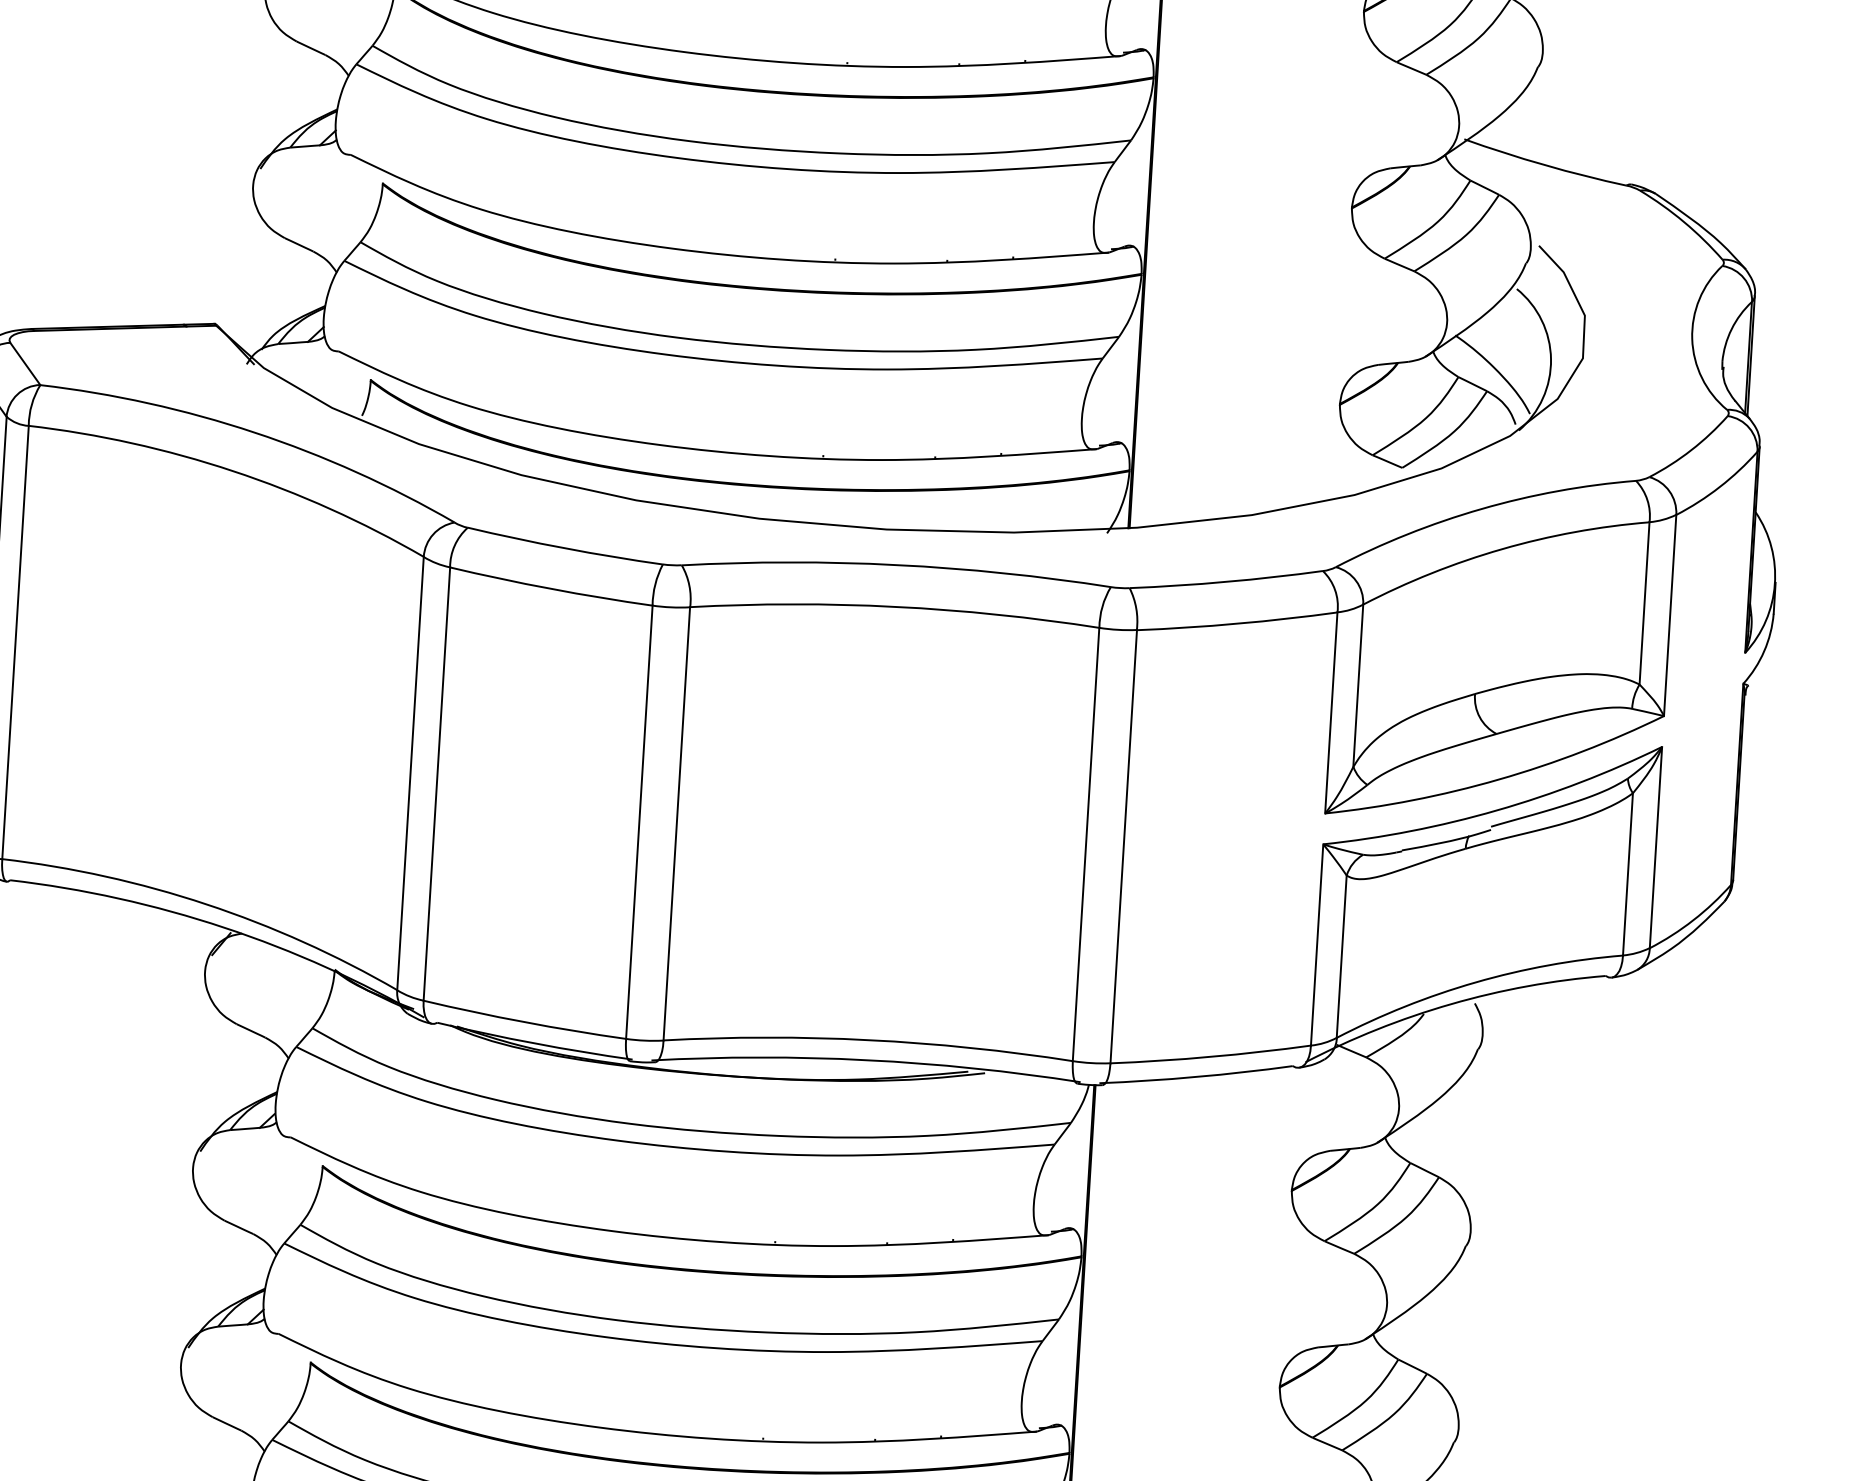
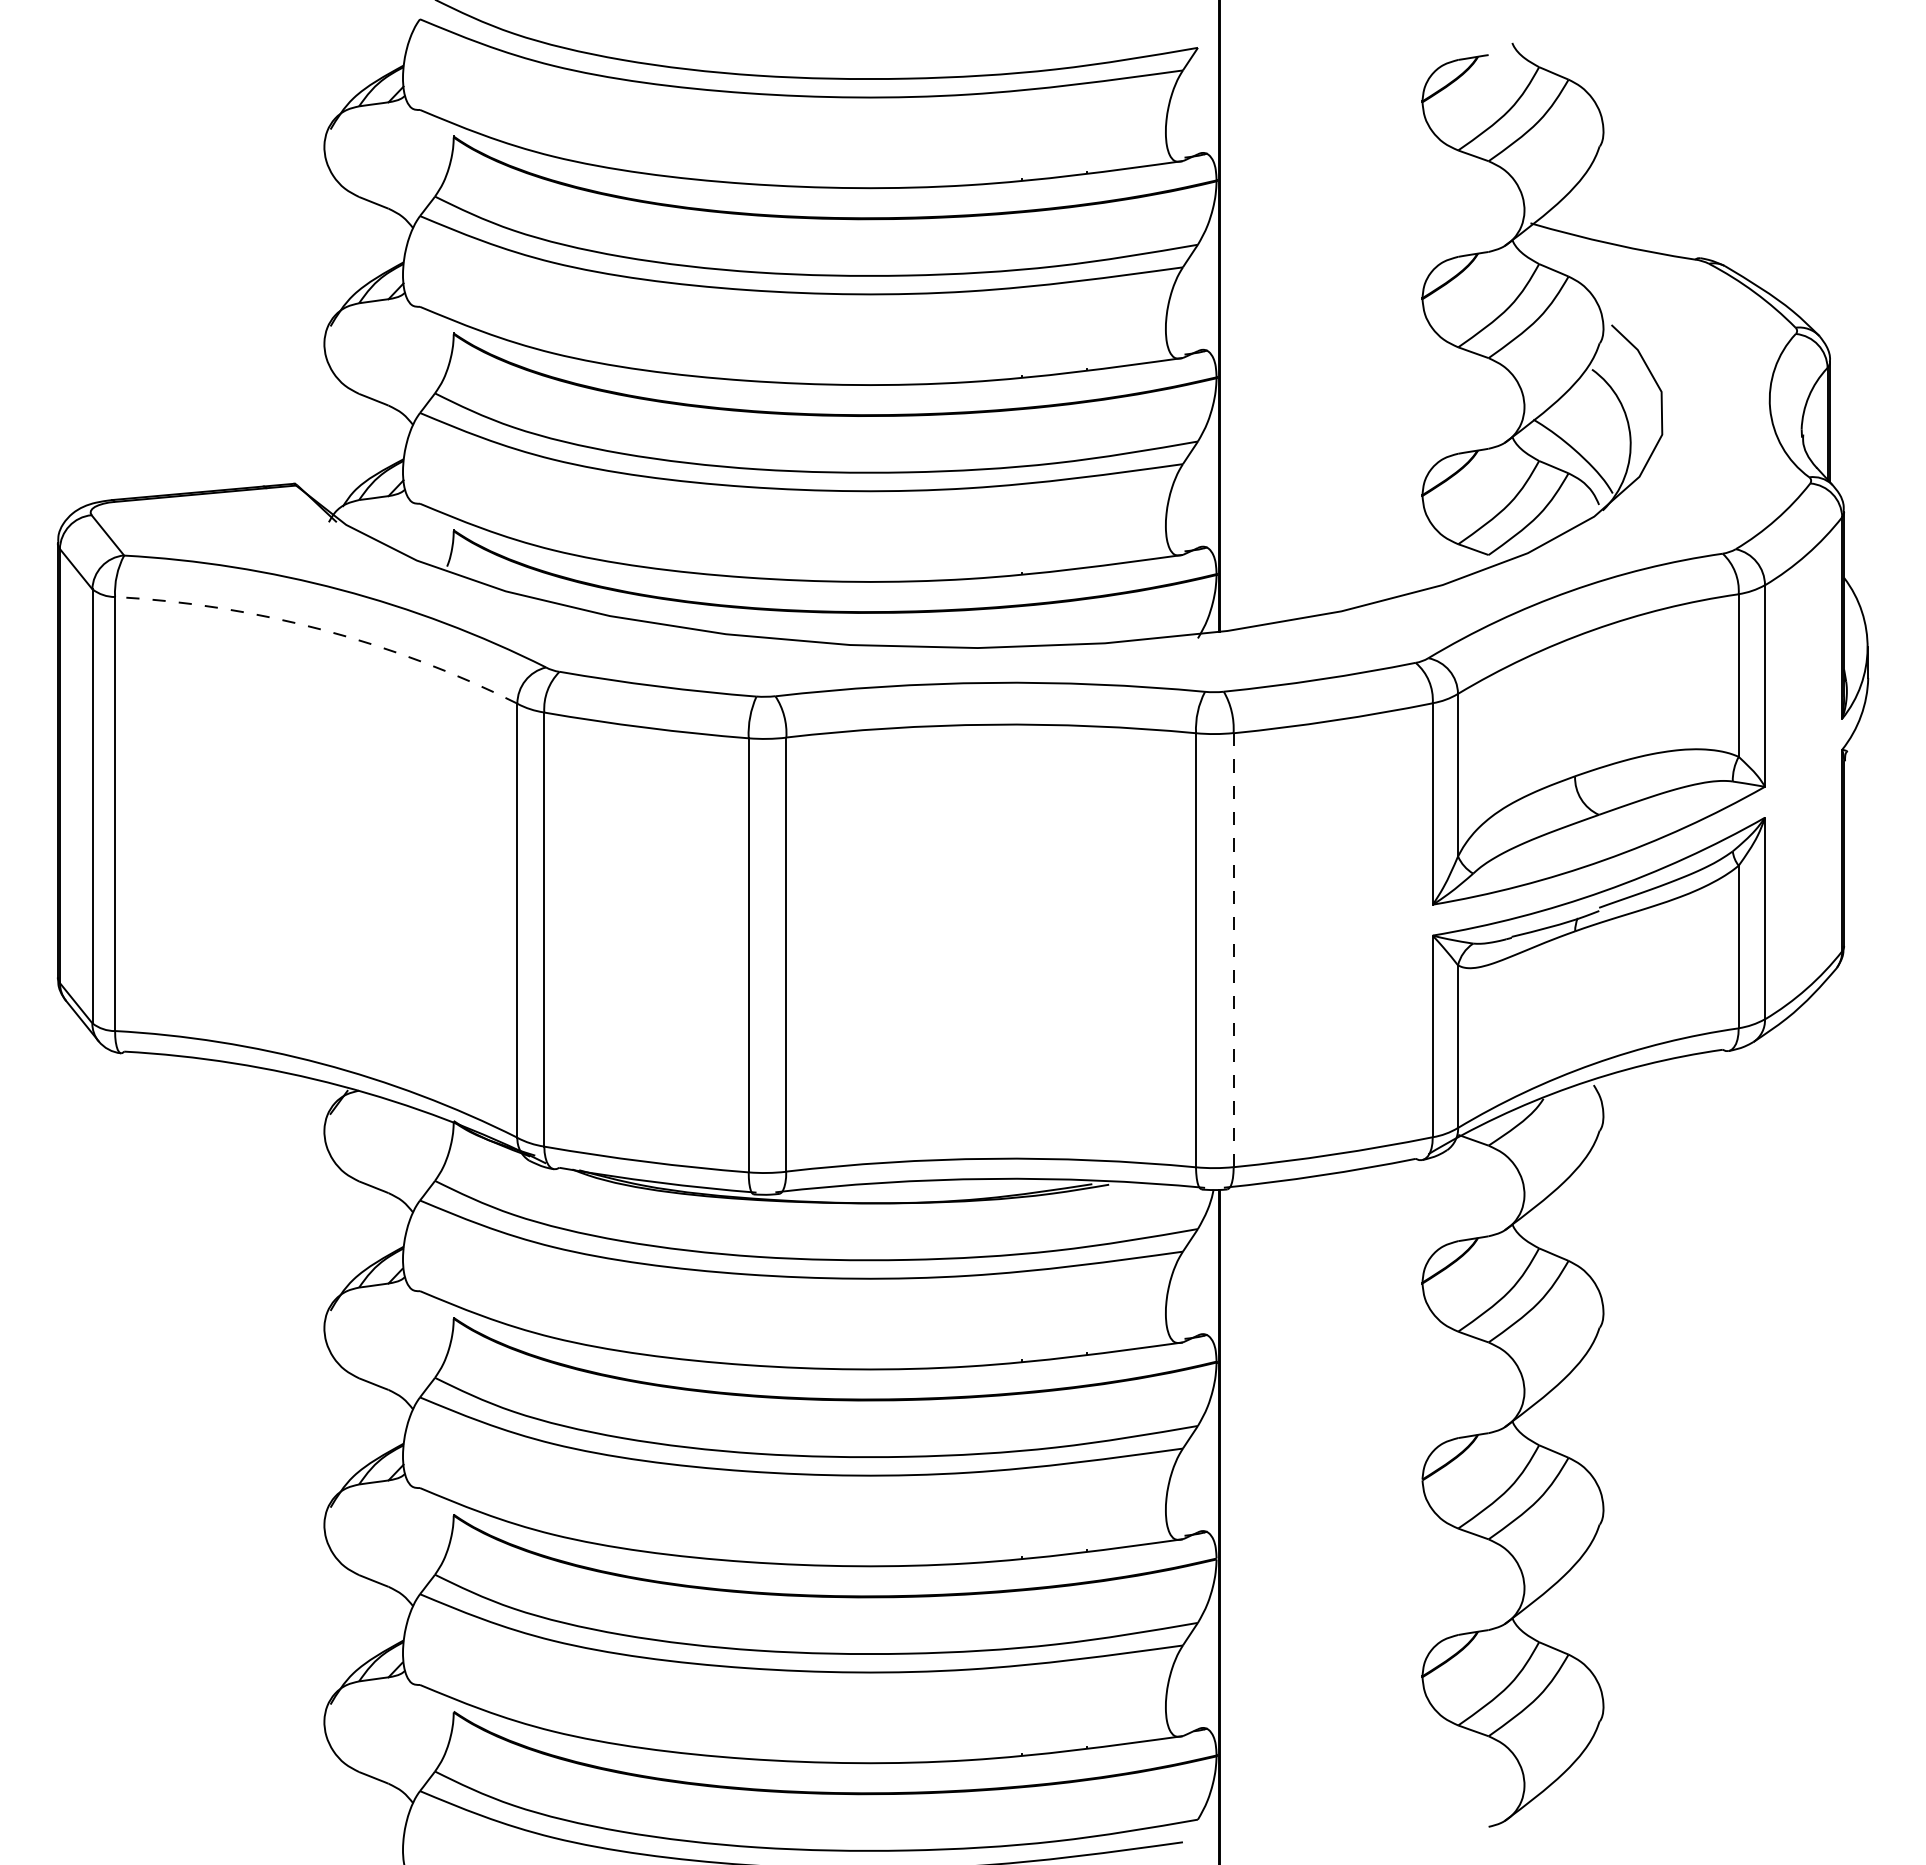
arc: (232, 470) -> (321, 629), solid -> dashed
line: (1123, 847) -> (1233, 950), solid -> dashed

